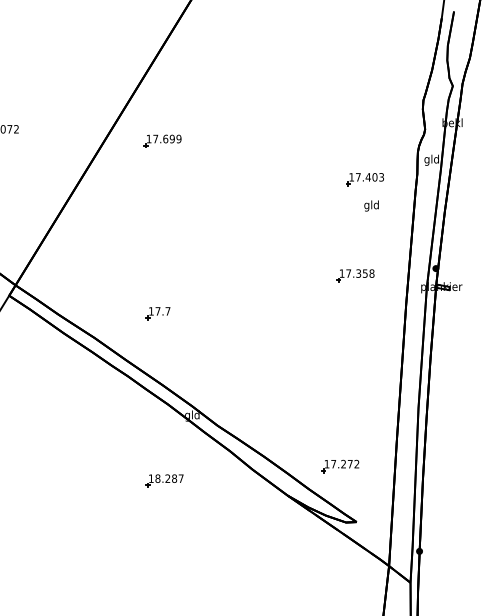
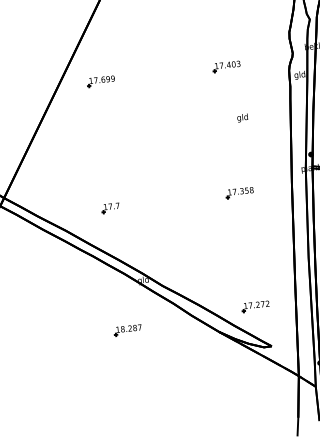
part: (364, 179) -> (226, 66), moved
text: (371, 205) -> (242, 117), moved
part: (355, 275) -> (239, 192), moved

